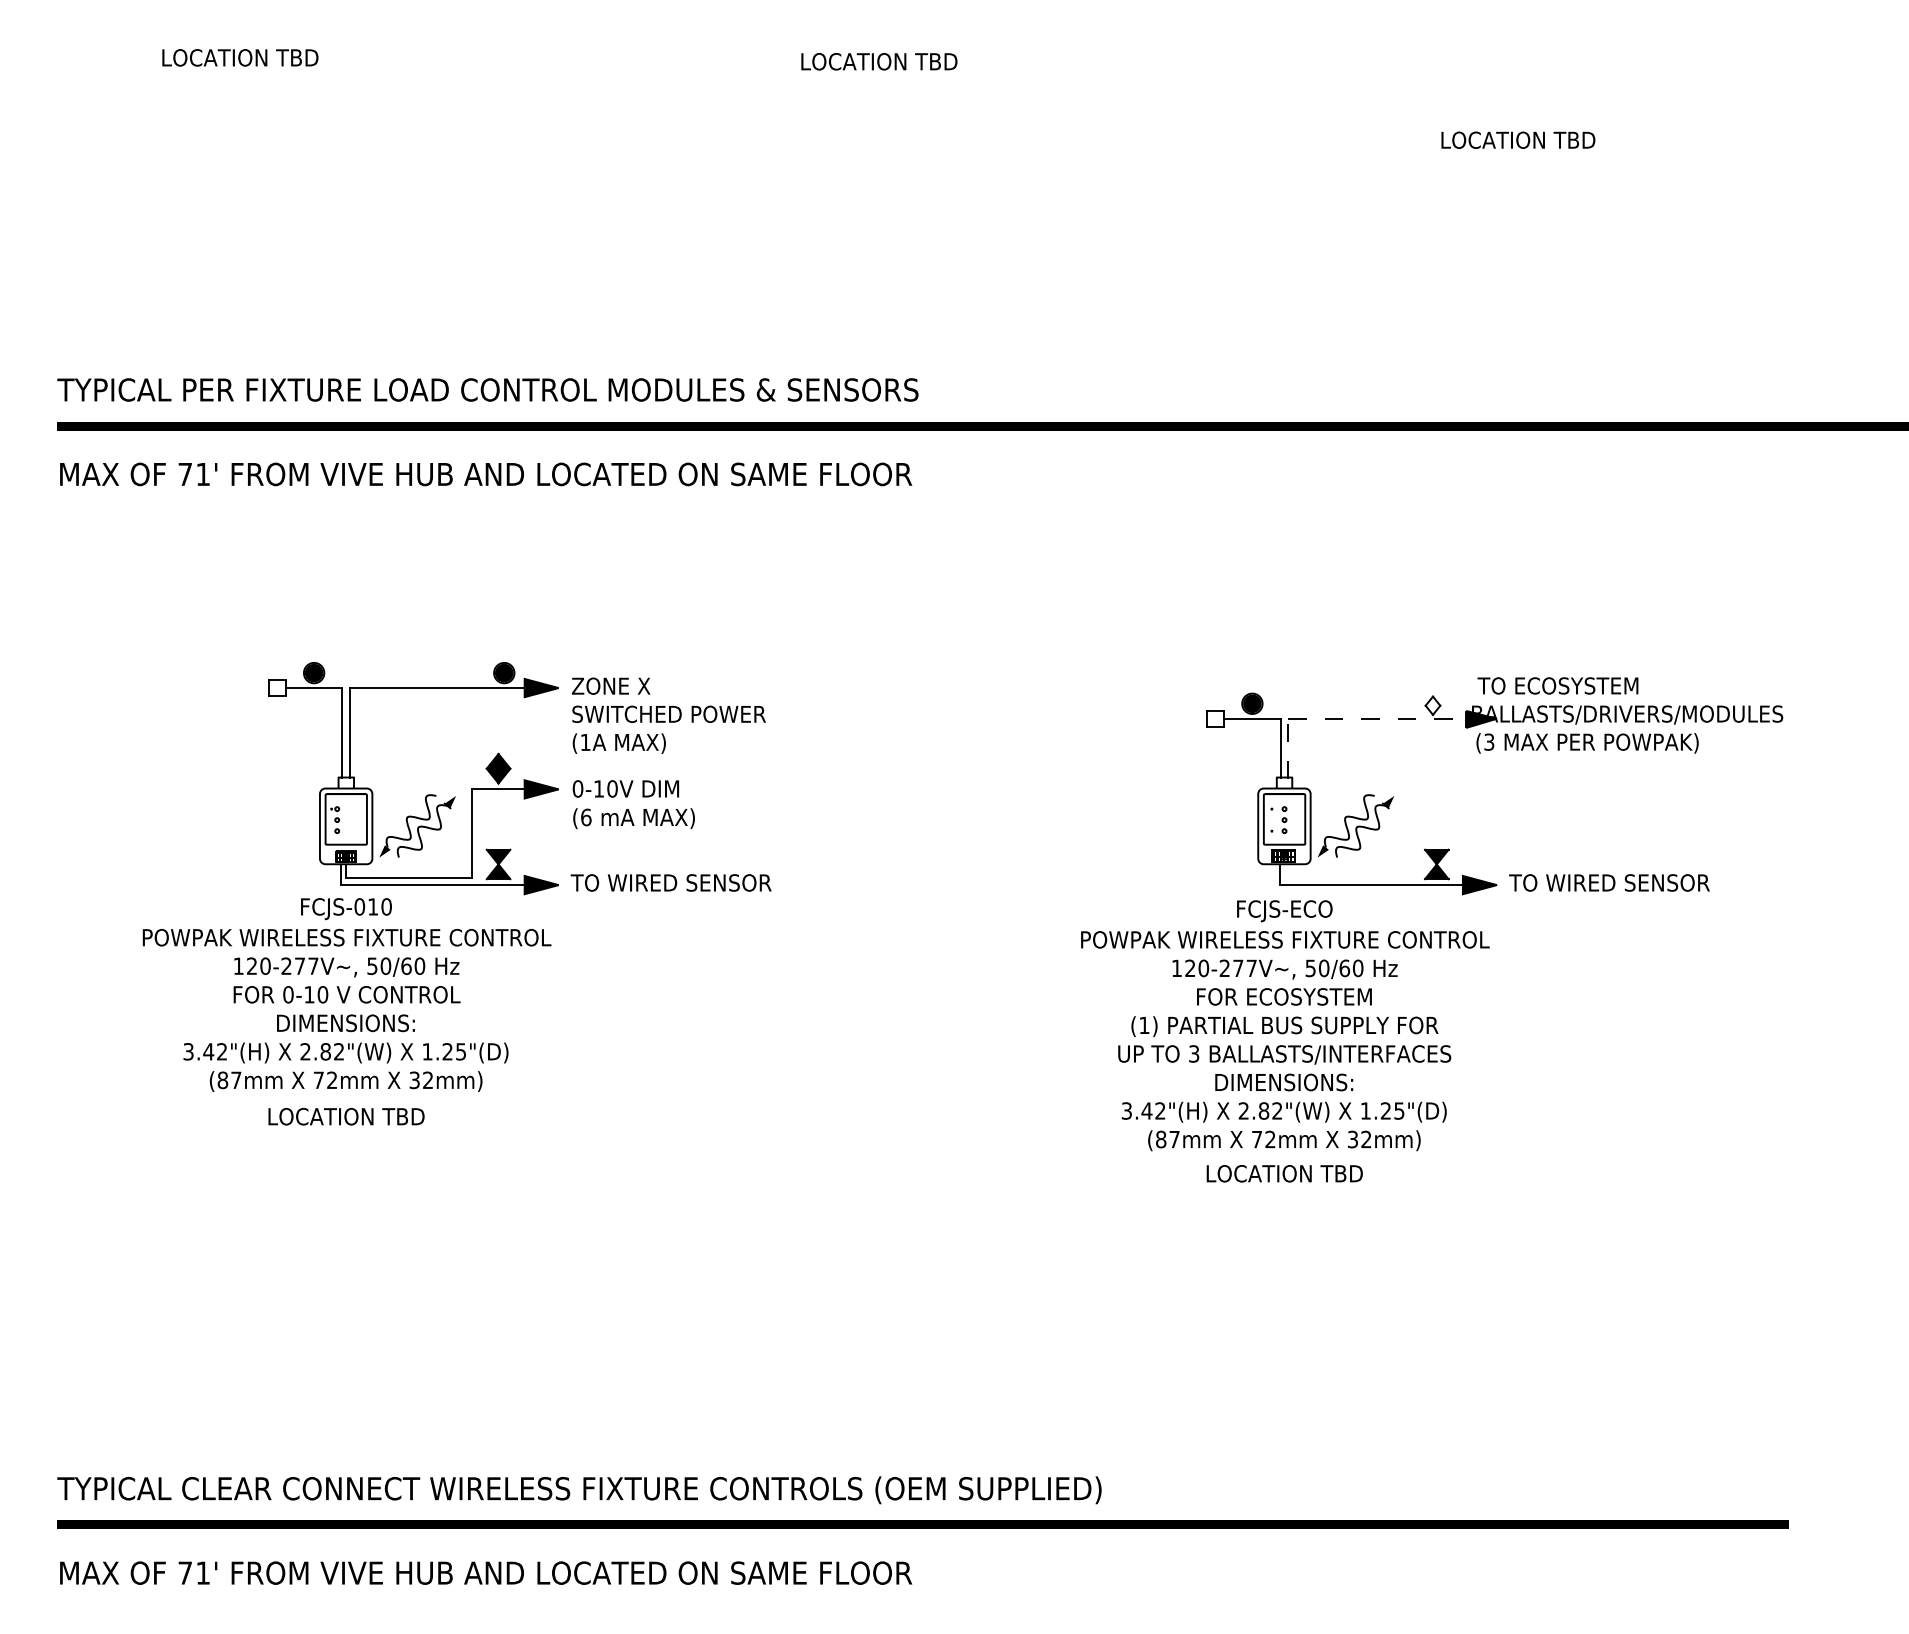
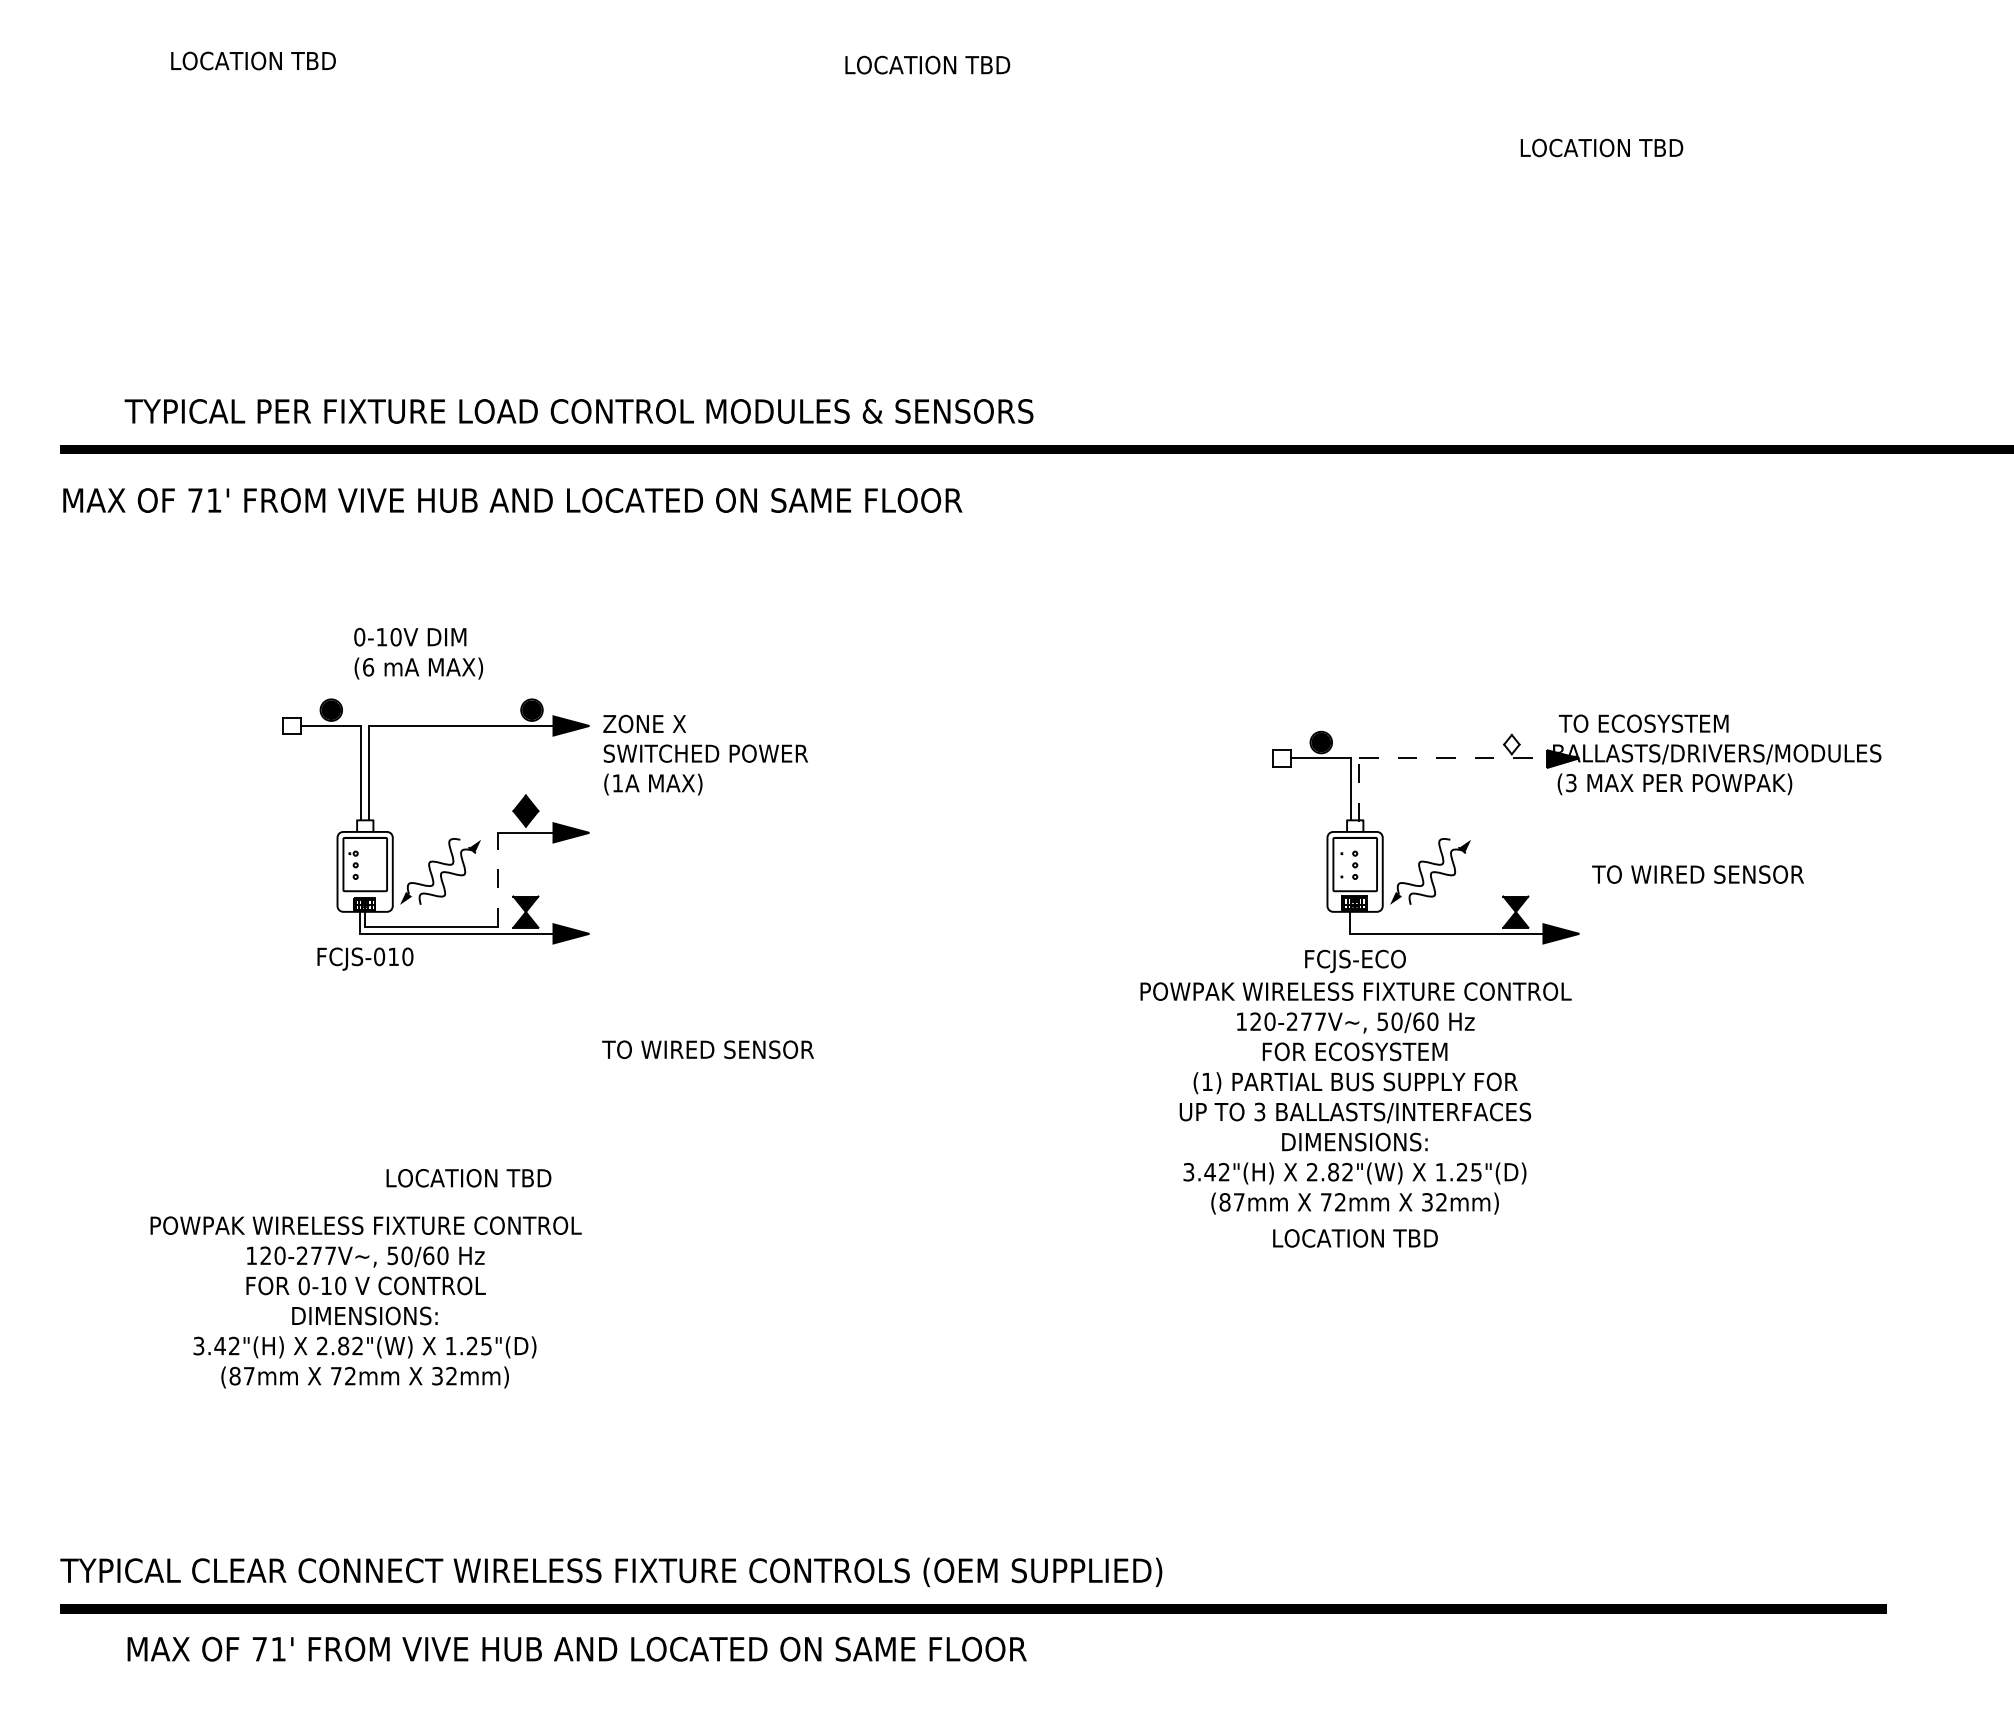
text: (487, 389) -> (578, 410), moved
text: (633, 804) -> (418, 653), moved
line: (472, 833) -> (498, 879), solid -> dashed
text: (670, 882) -> (707, 1049), moved
text: (1609, 882) -> (1698, 874), moved
text: (346, 1009) -> (365, 1301), moved
text: (346, 1116) -> (468, 1178), moved
text: (486, 1572) -> (577, 1648), moved

